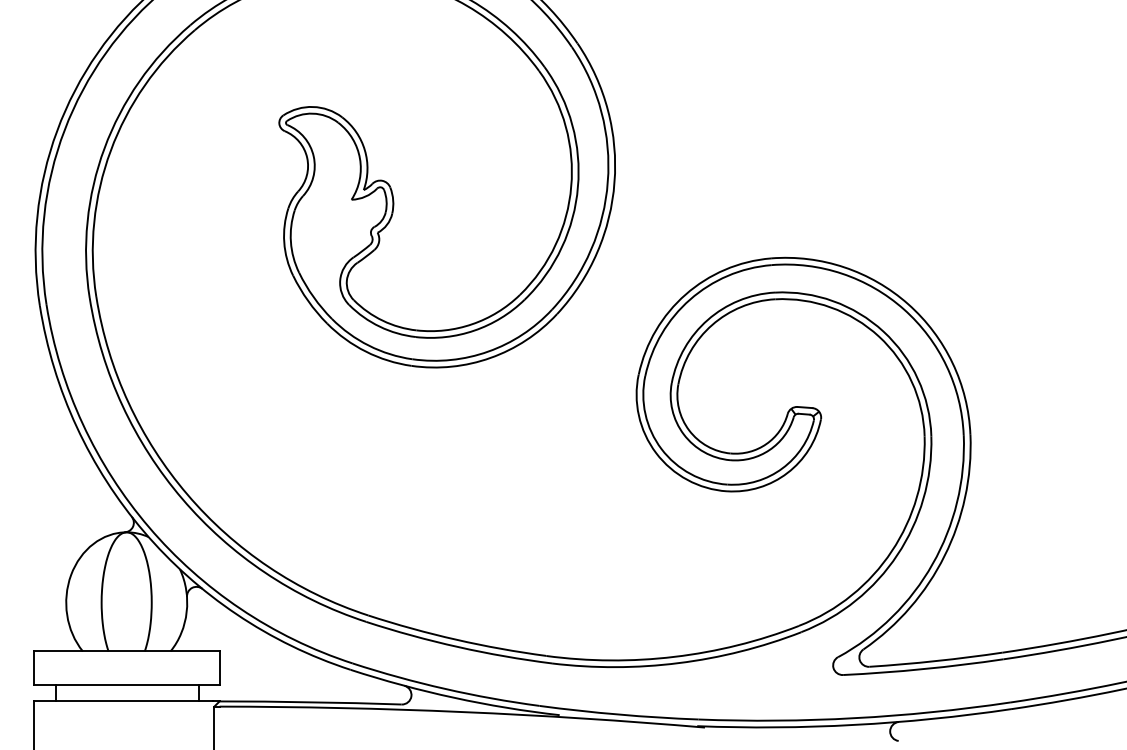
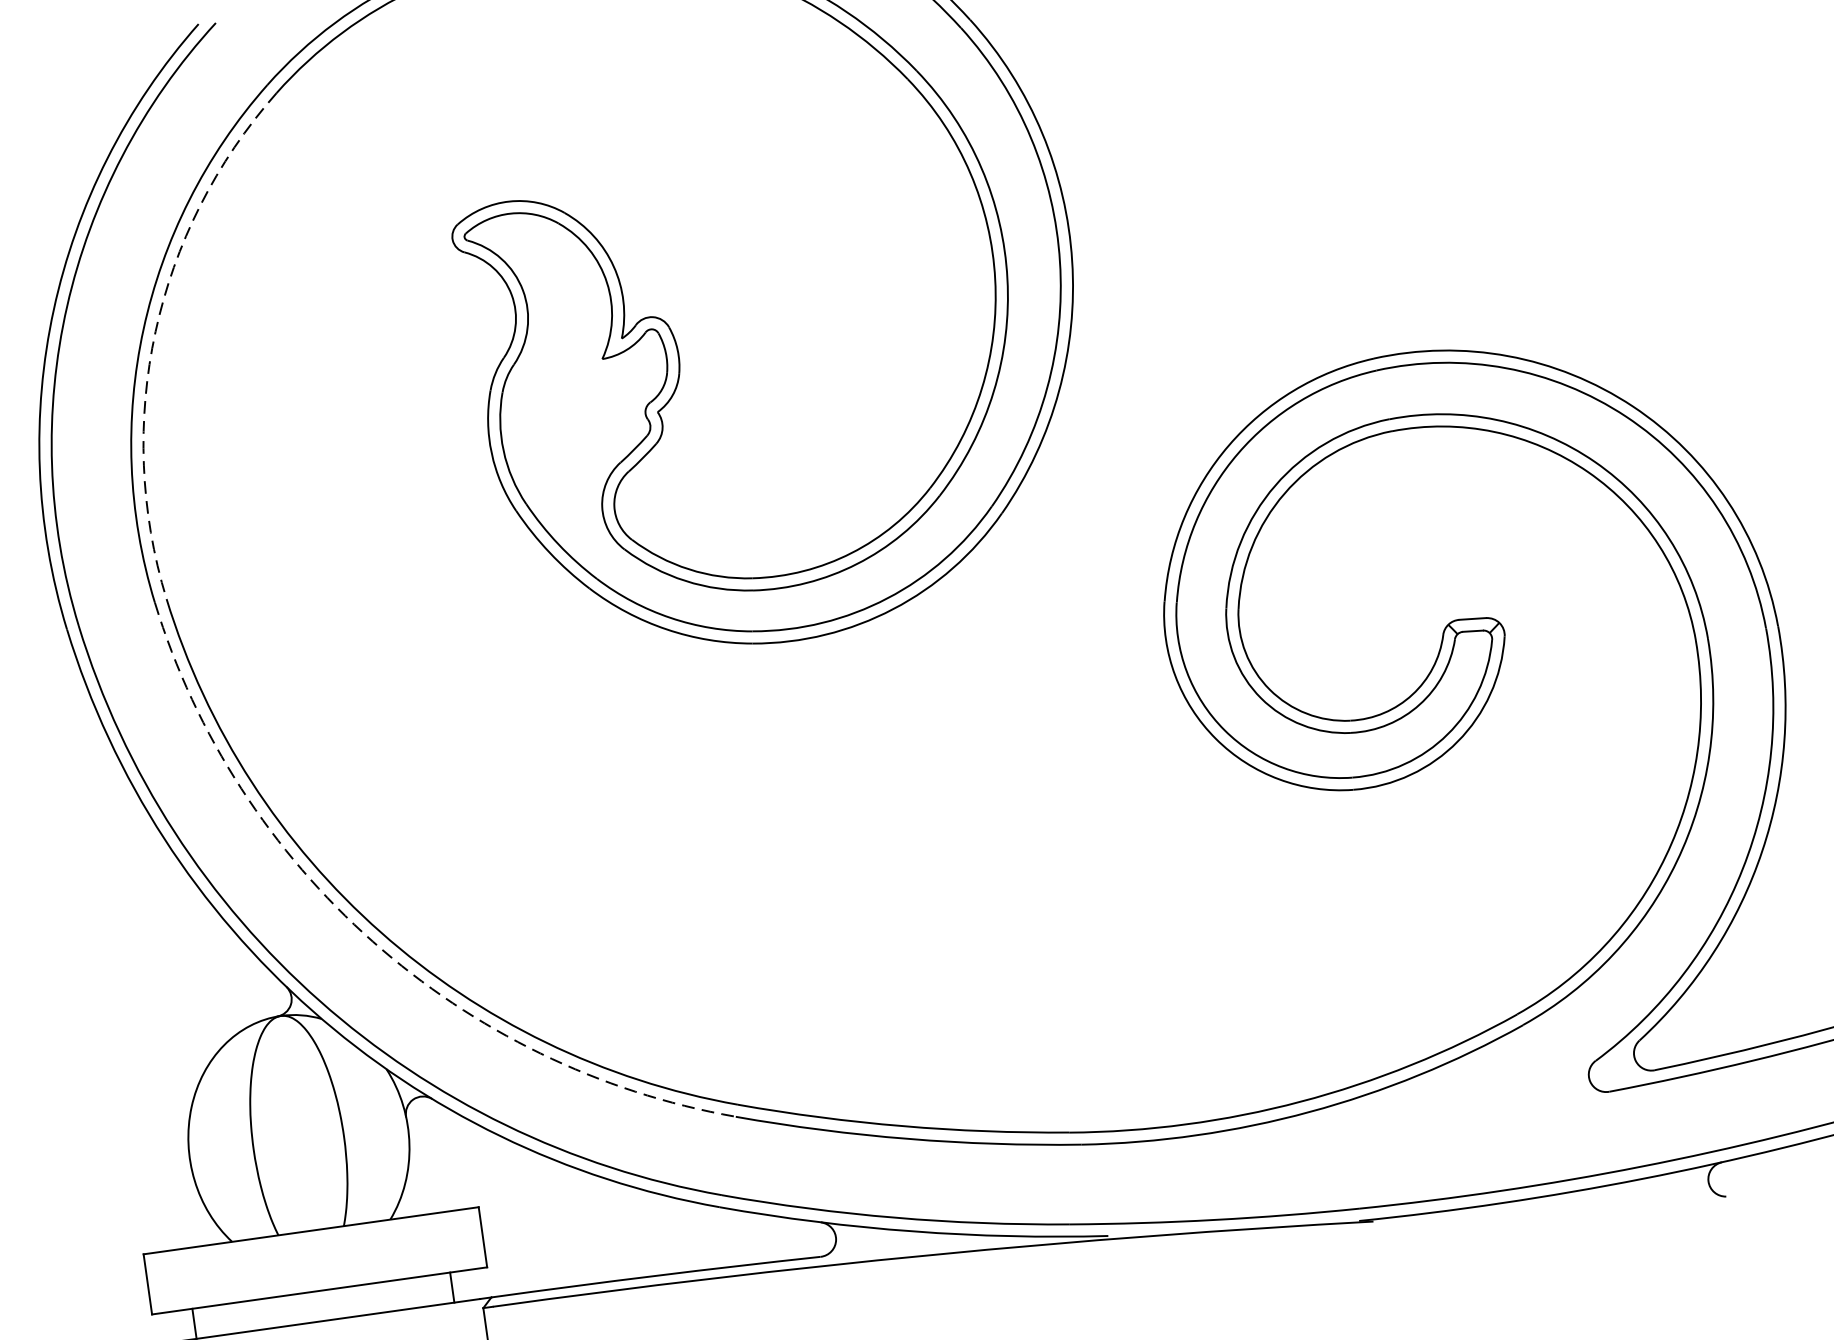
arc: (110, 150) -> (154, 331), solid -> dashed
arc: (182, 498) -> (373, 940), solid -> dashed

